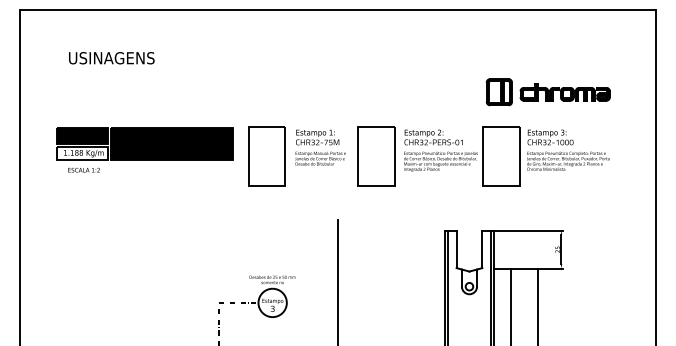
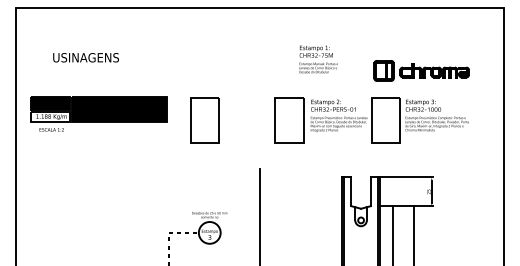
text: (111, 57) -> (85, 57), moved
text: (320, 147) -> (318, 59), moved
part: (144, 148) -> (98, 113), moved

